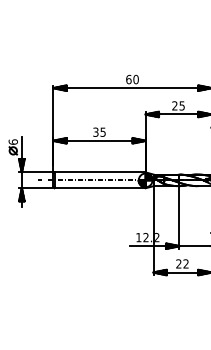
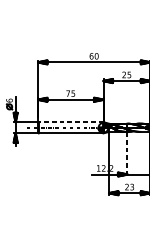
text: (95, 131) -> (67, 93), 35 -> 75
line: (100, 172) -> (71, 122), solid -> dashed
line: (179, 217) -> (127, 154), solid -> dashed
text: (185, 263) -> (131, 186), 22 -> 23

